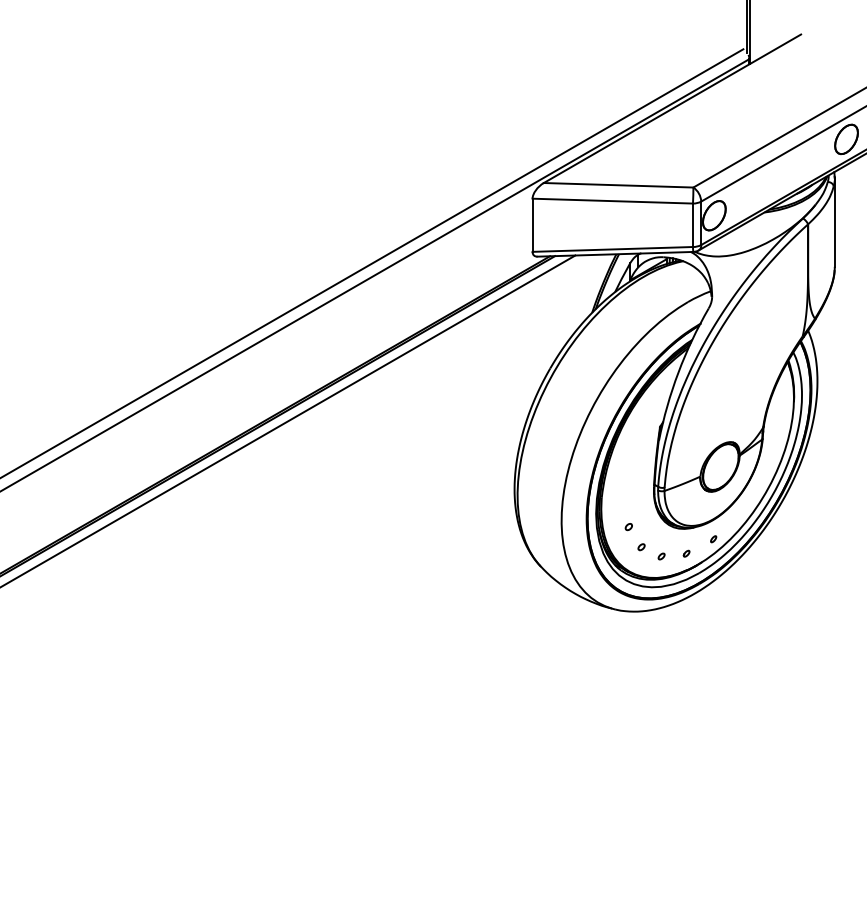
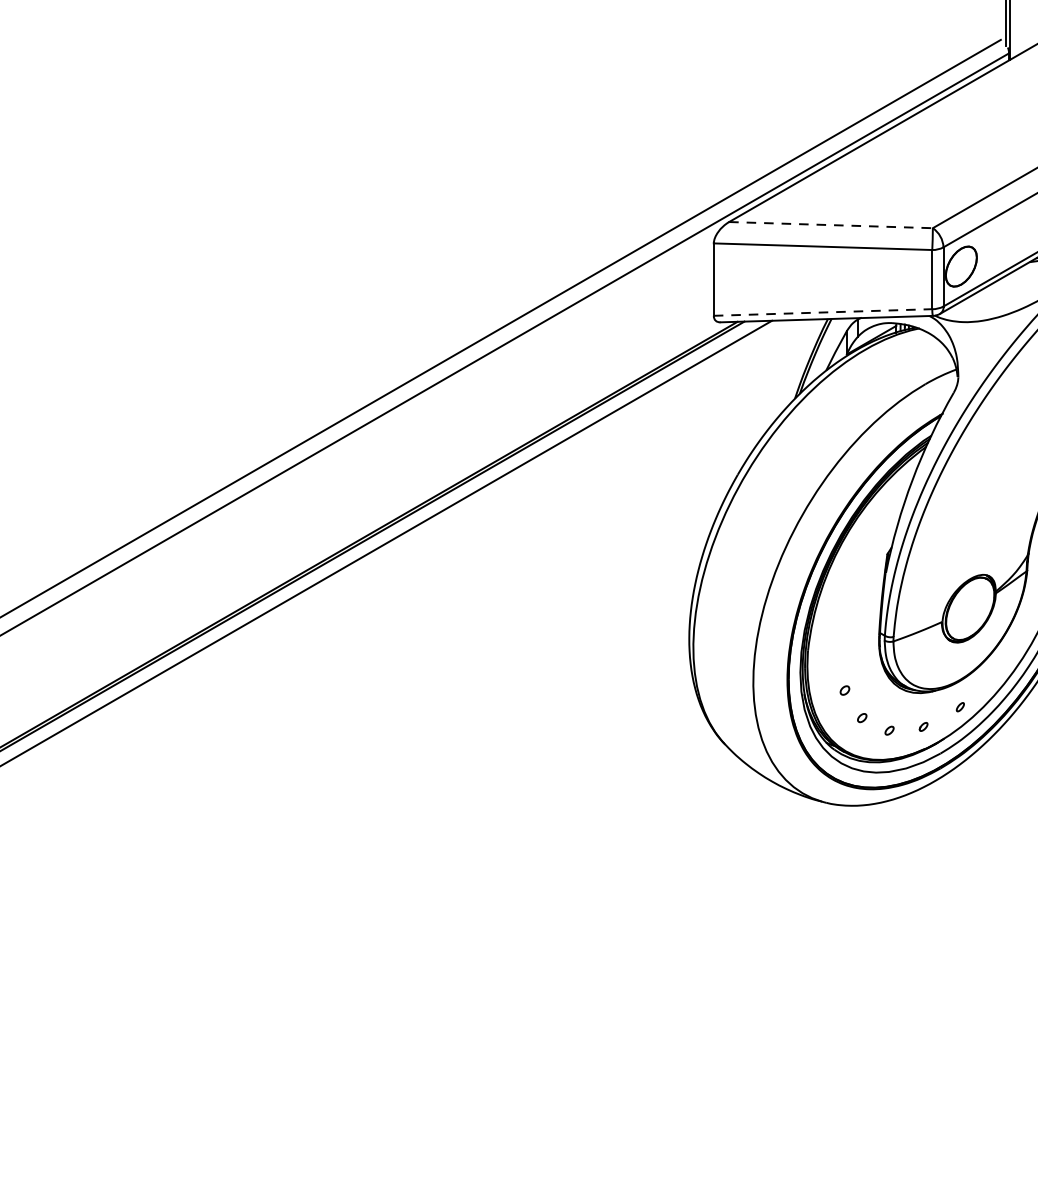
line: (618, 185) -> (830, 225), solid -> dashed
line: (613, 249) -> (824, 312), solid -> dashed

